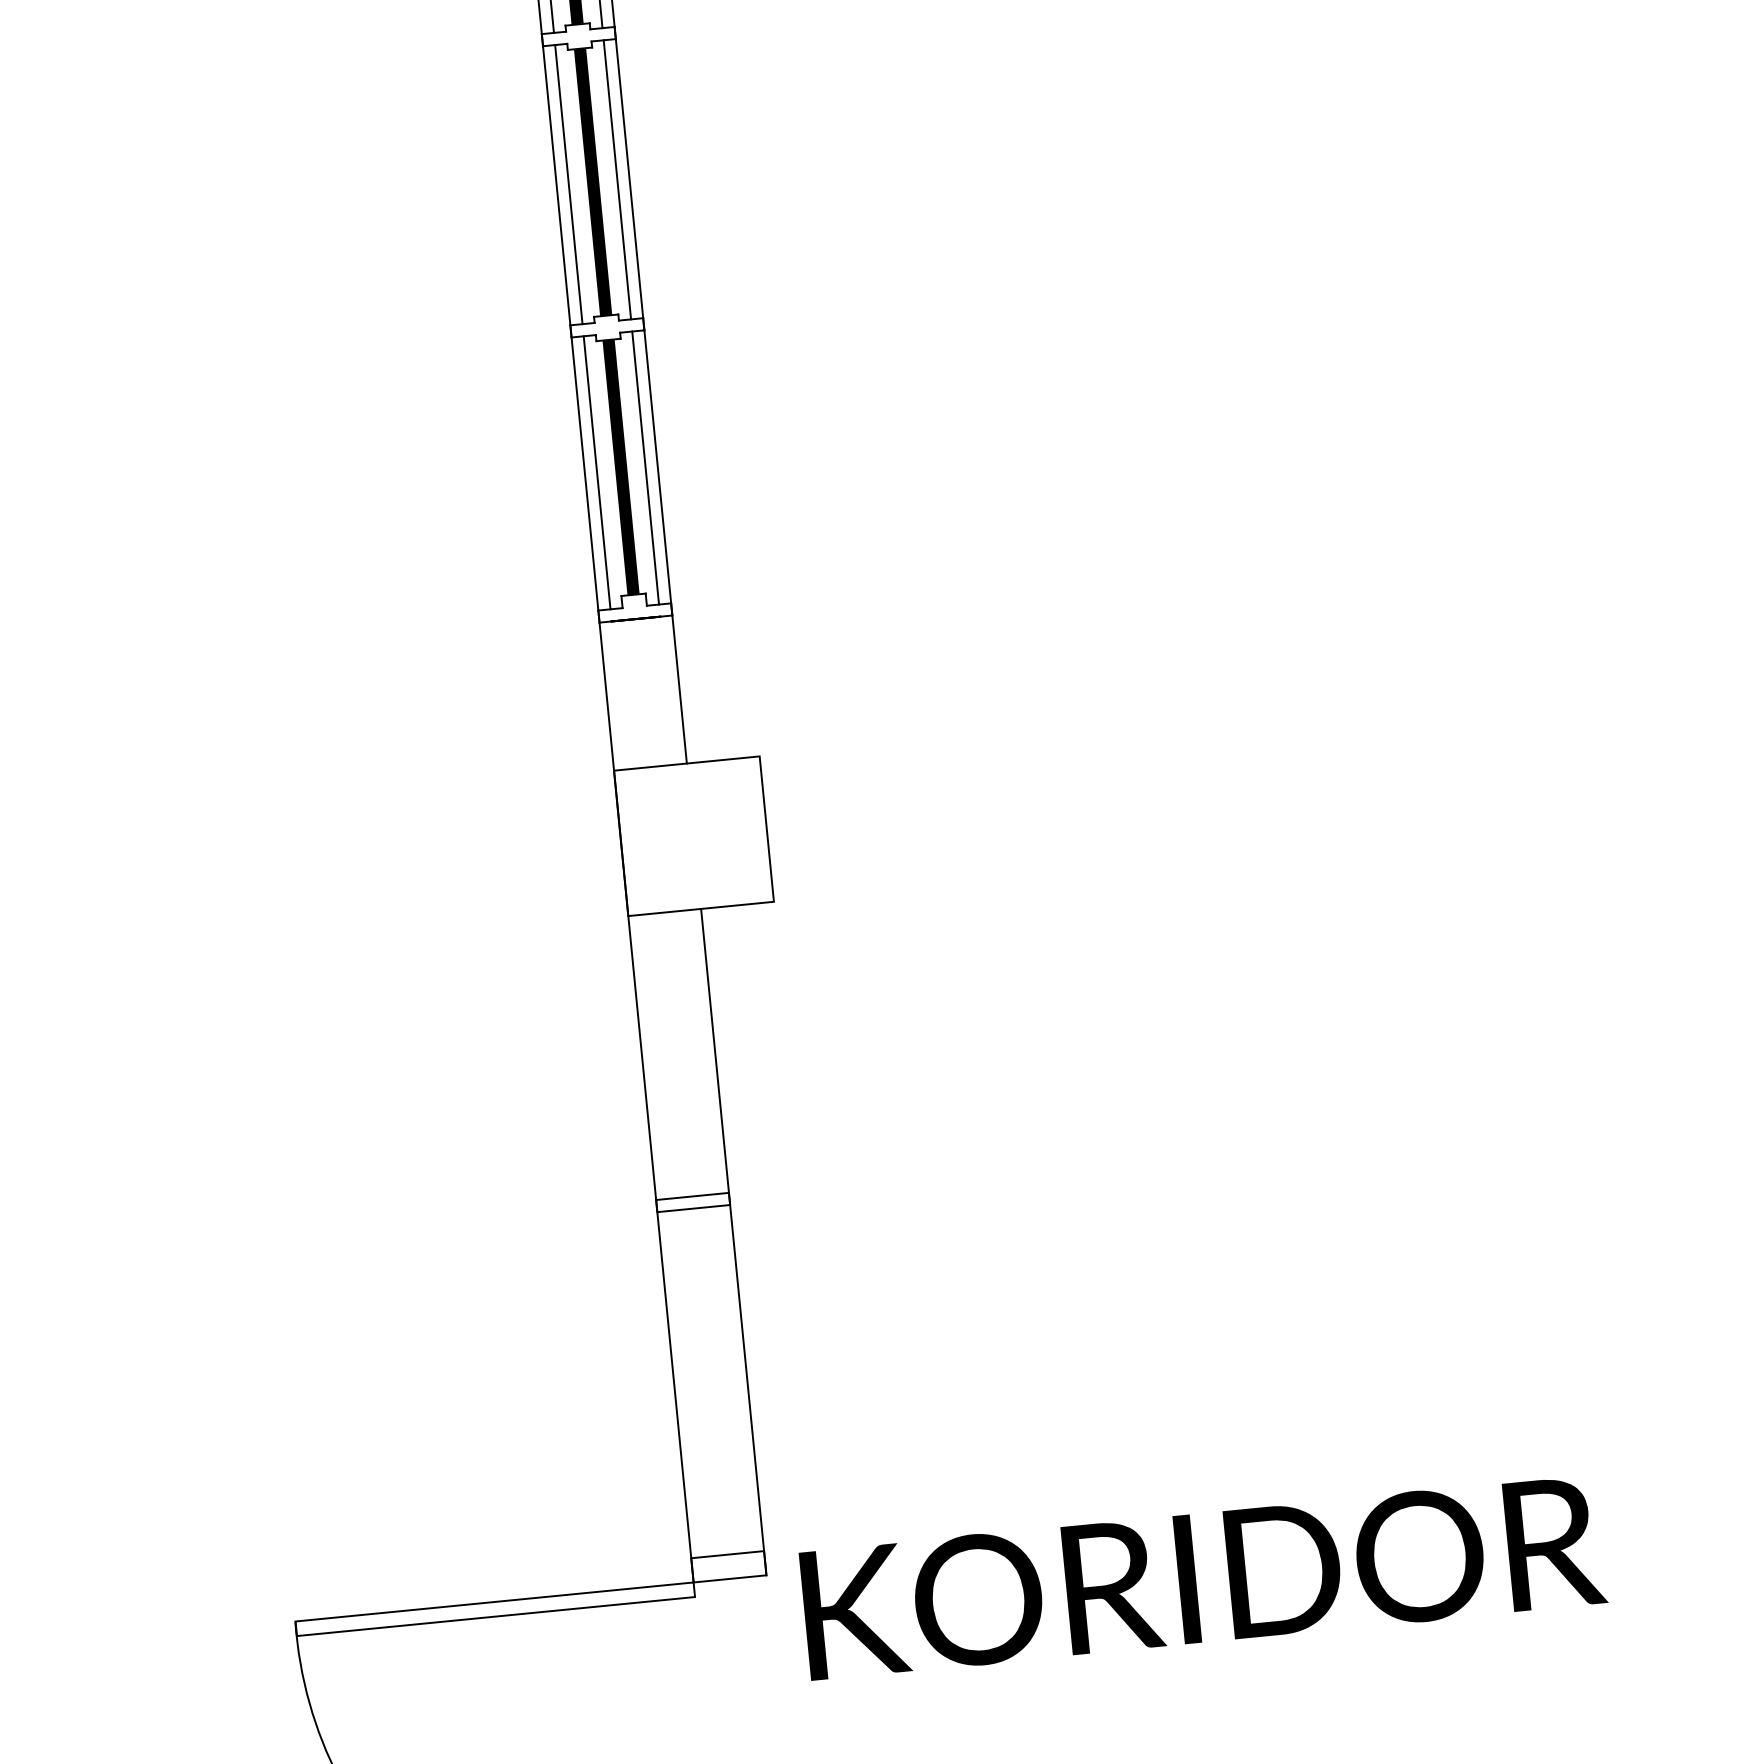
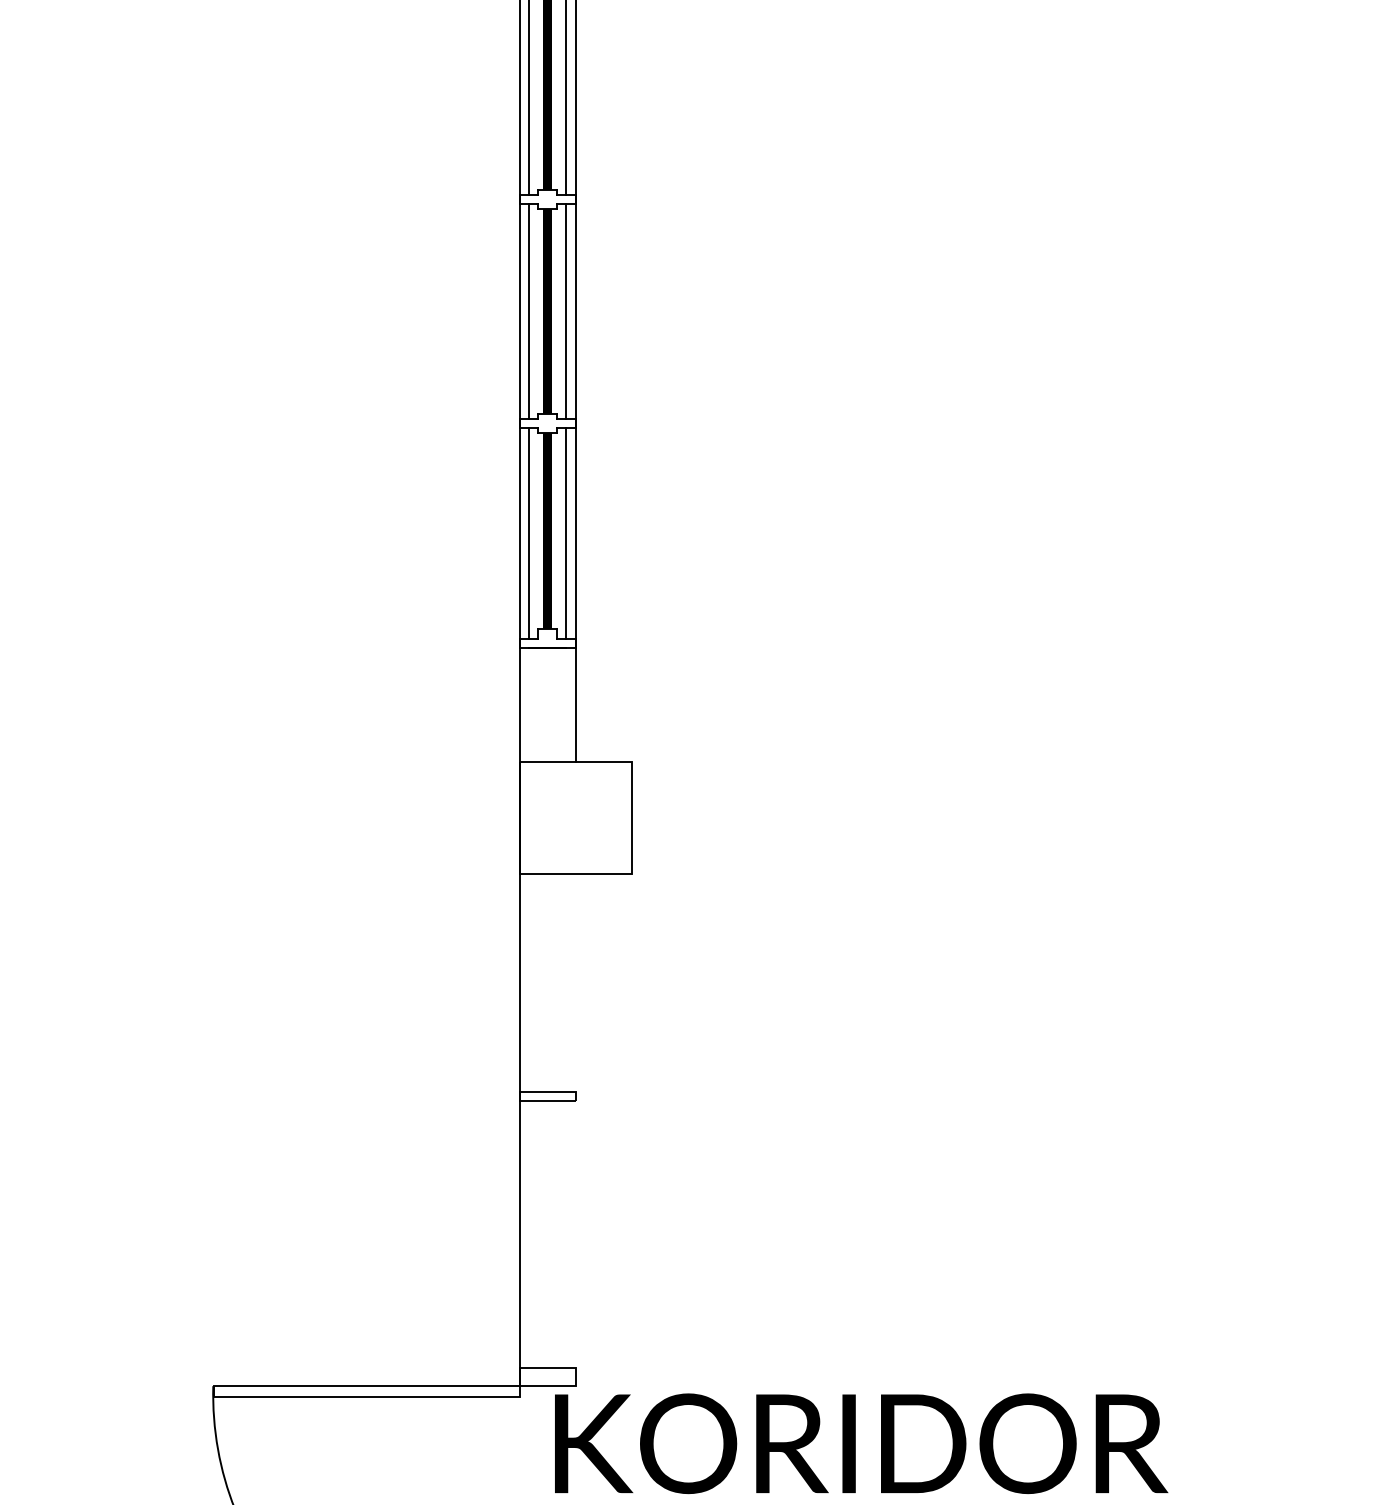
line: (733, 1241) -> (575, 1129), removed
text: (1203, 1577) -> (861, 1443), moved

